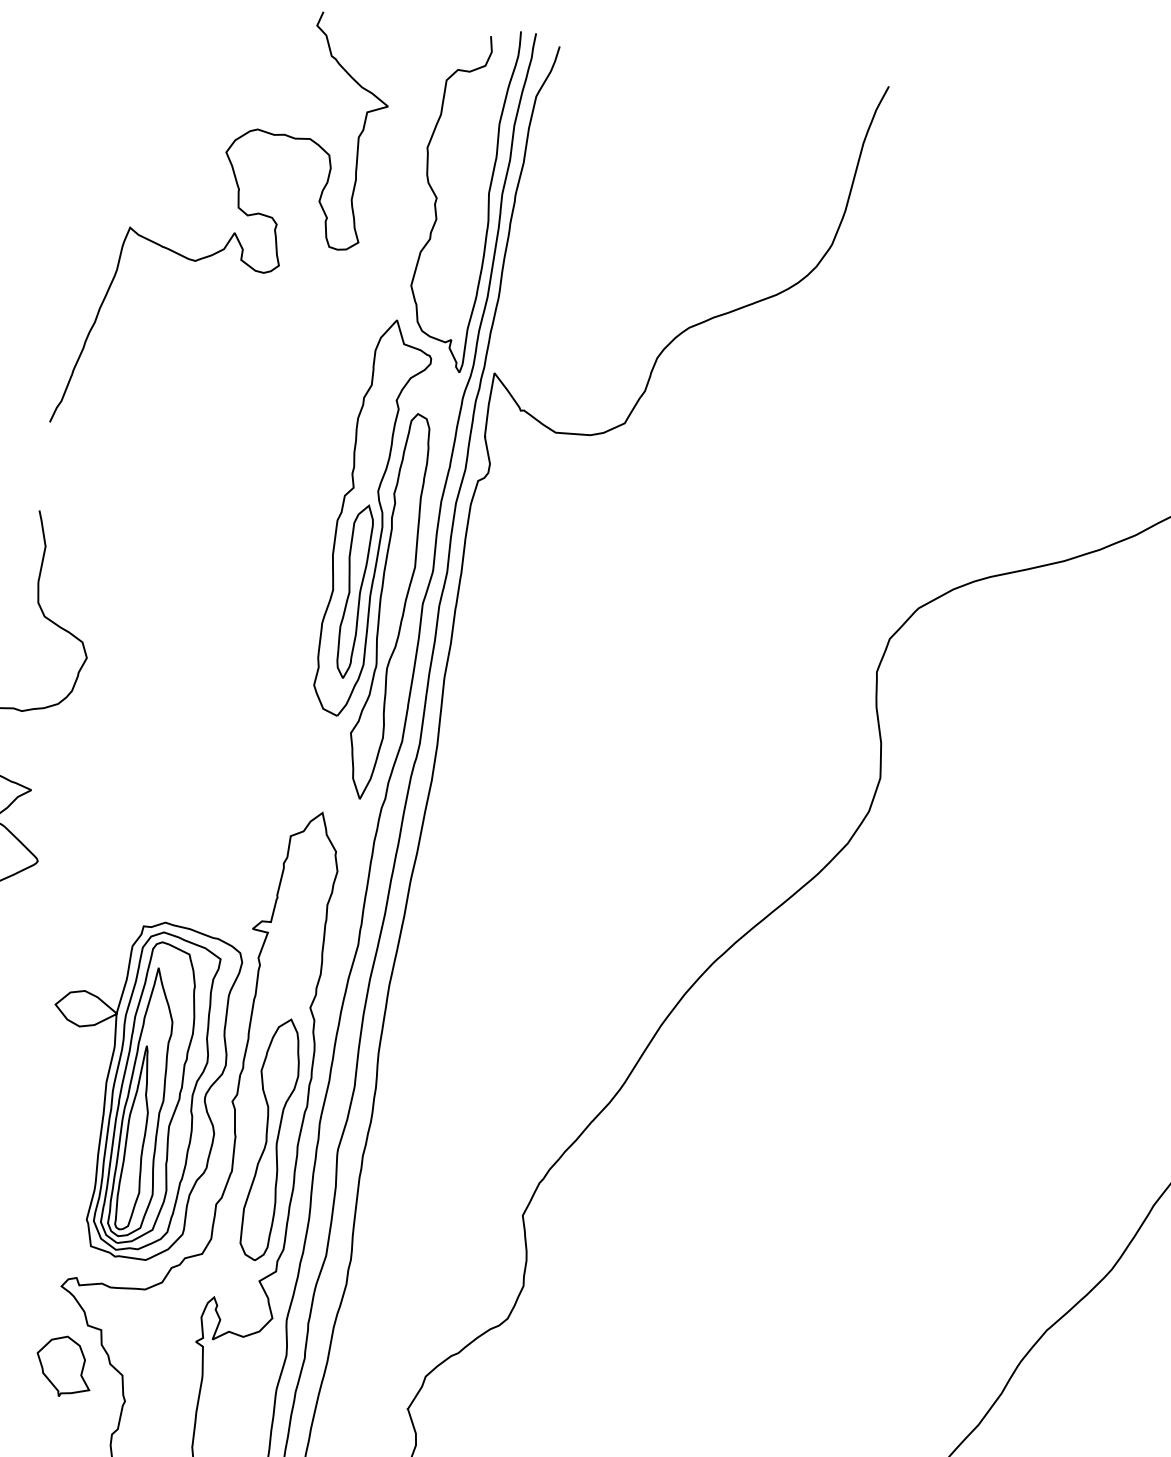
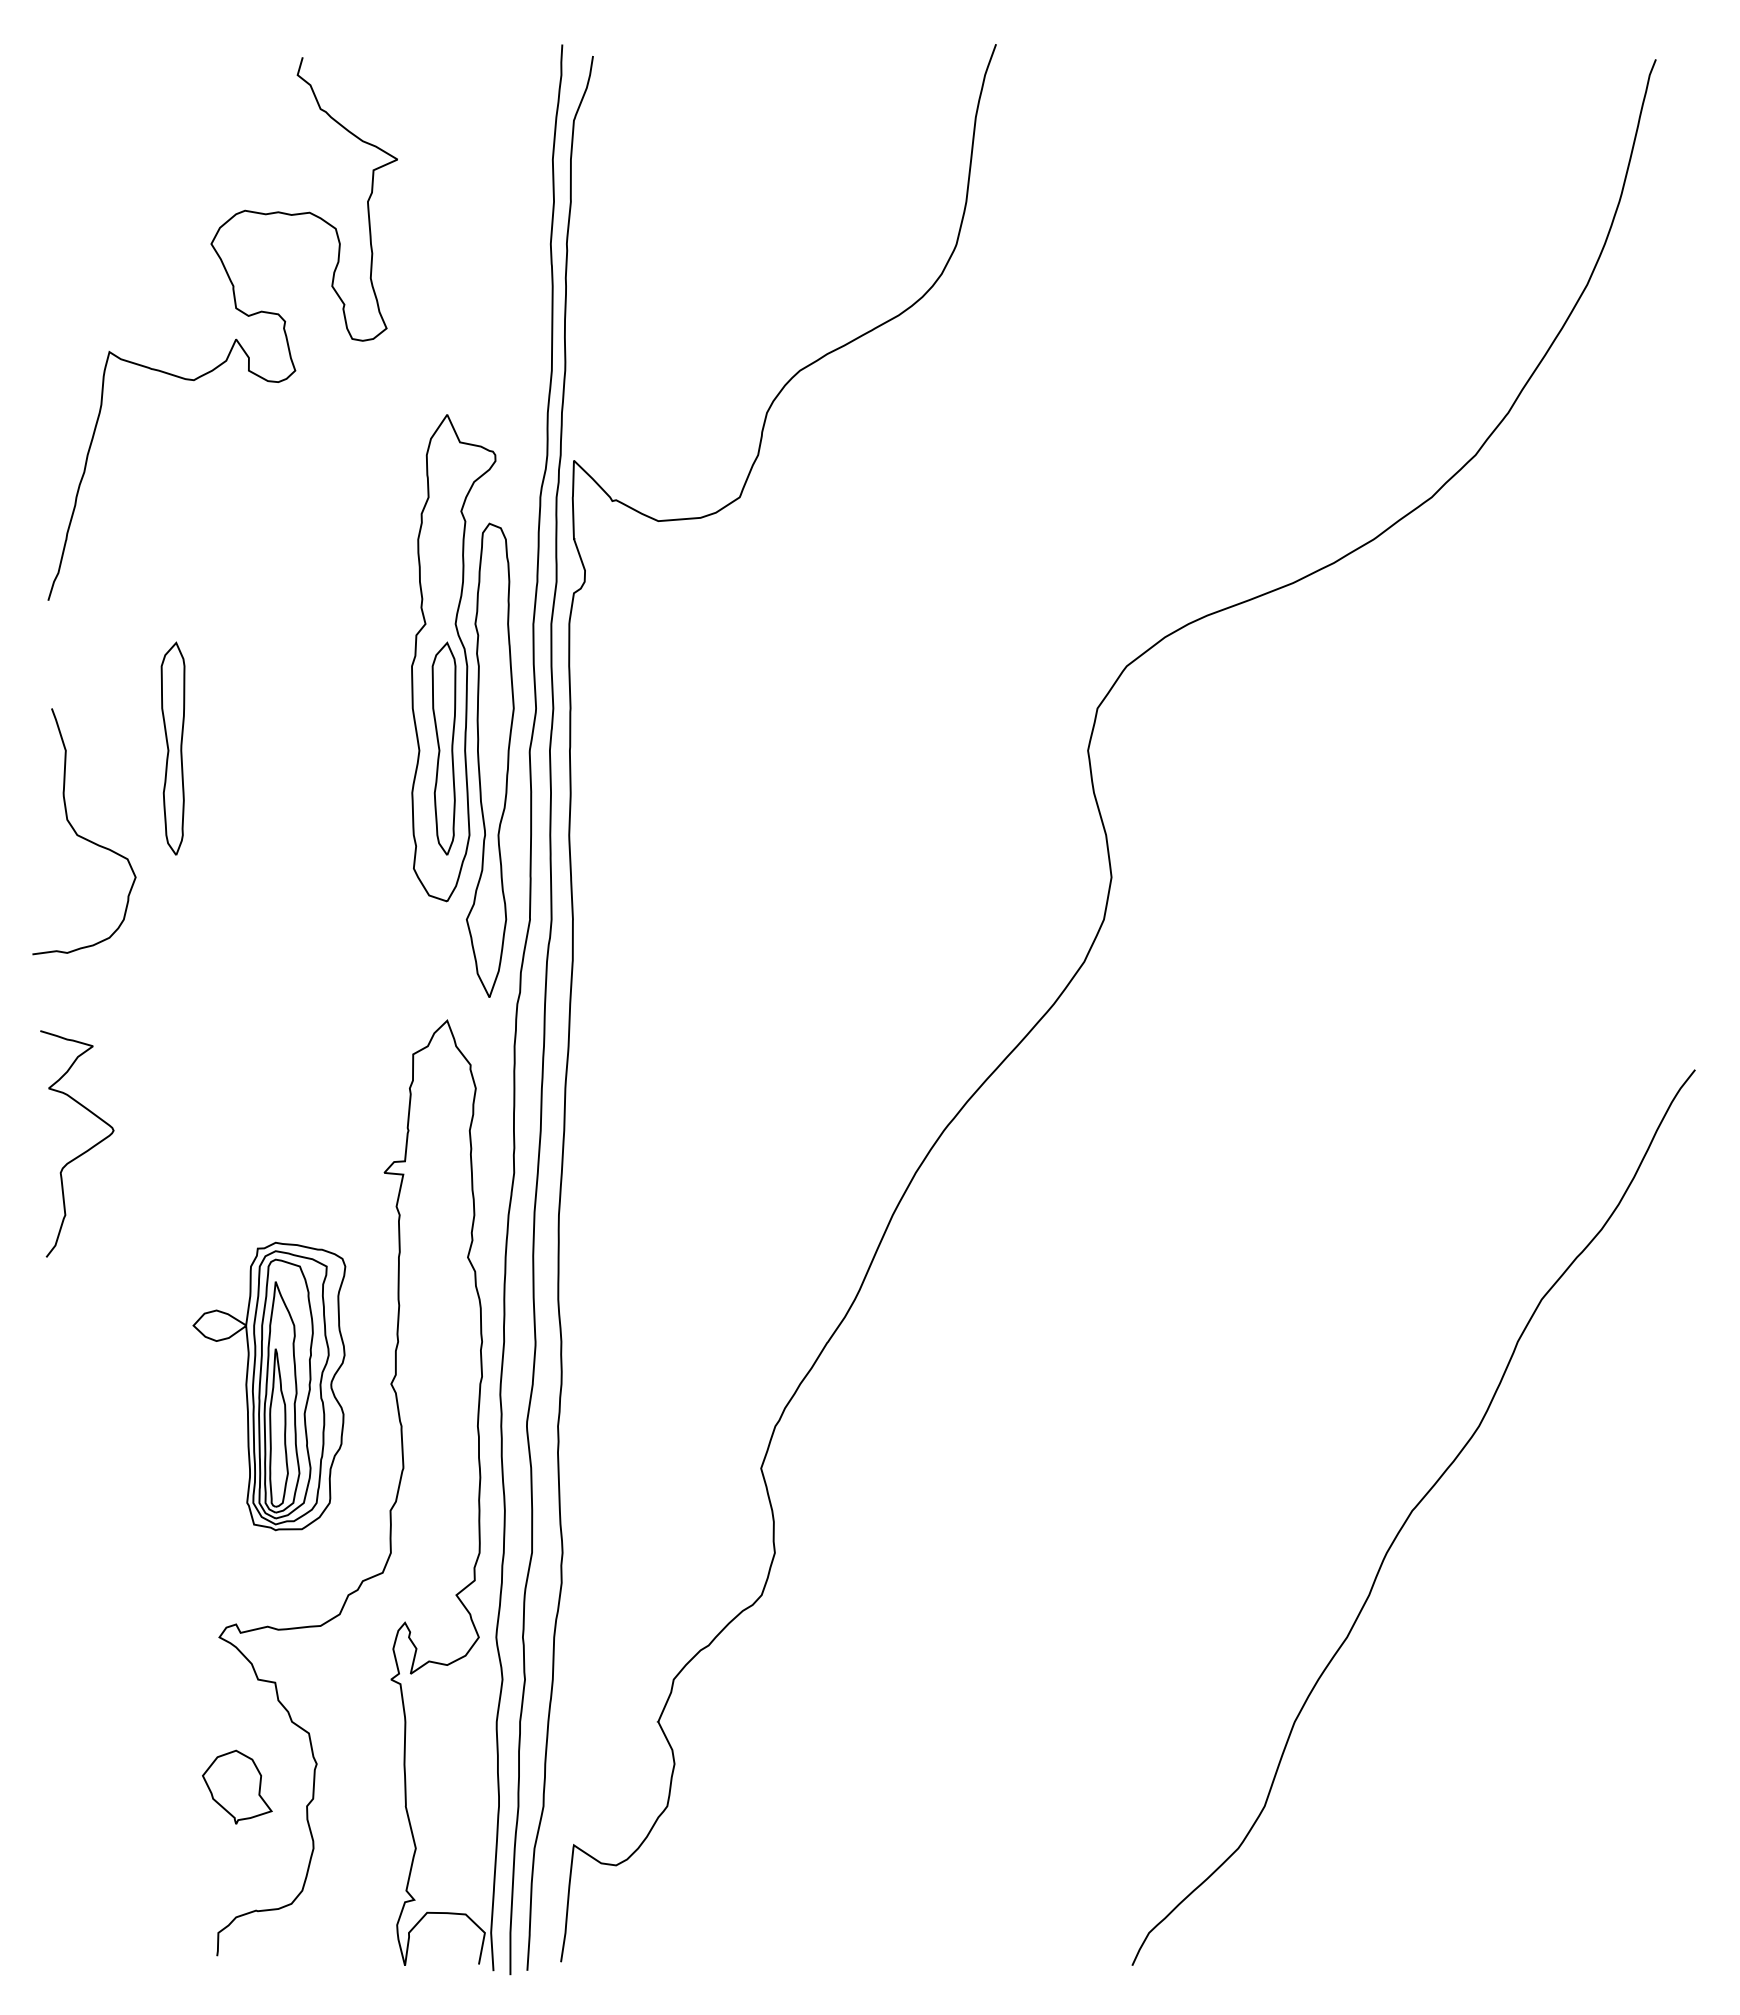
curve: (437, 198) -> (473, 260), removed
part: (132, 557) -> (172, 748), added
part: (133, 1088) -> (269, 1386), size x0.7
part: (269, 1139) -> (442, 1422), removed
part: (64, 1365) -> (237, 1786), moved

